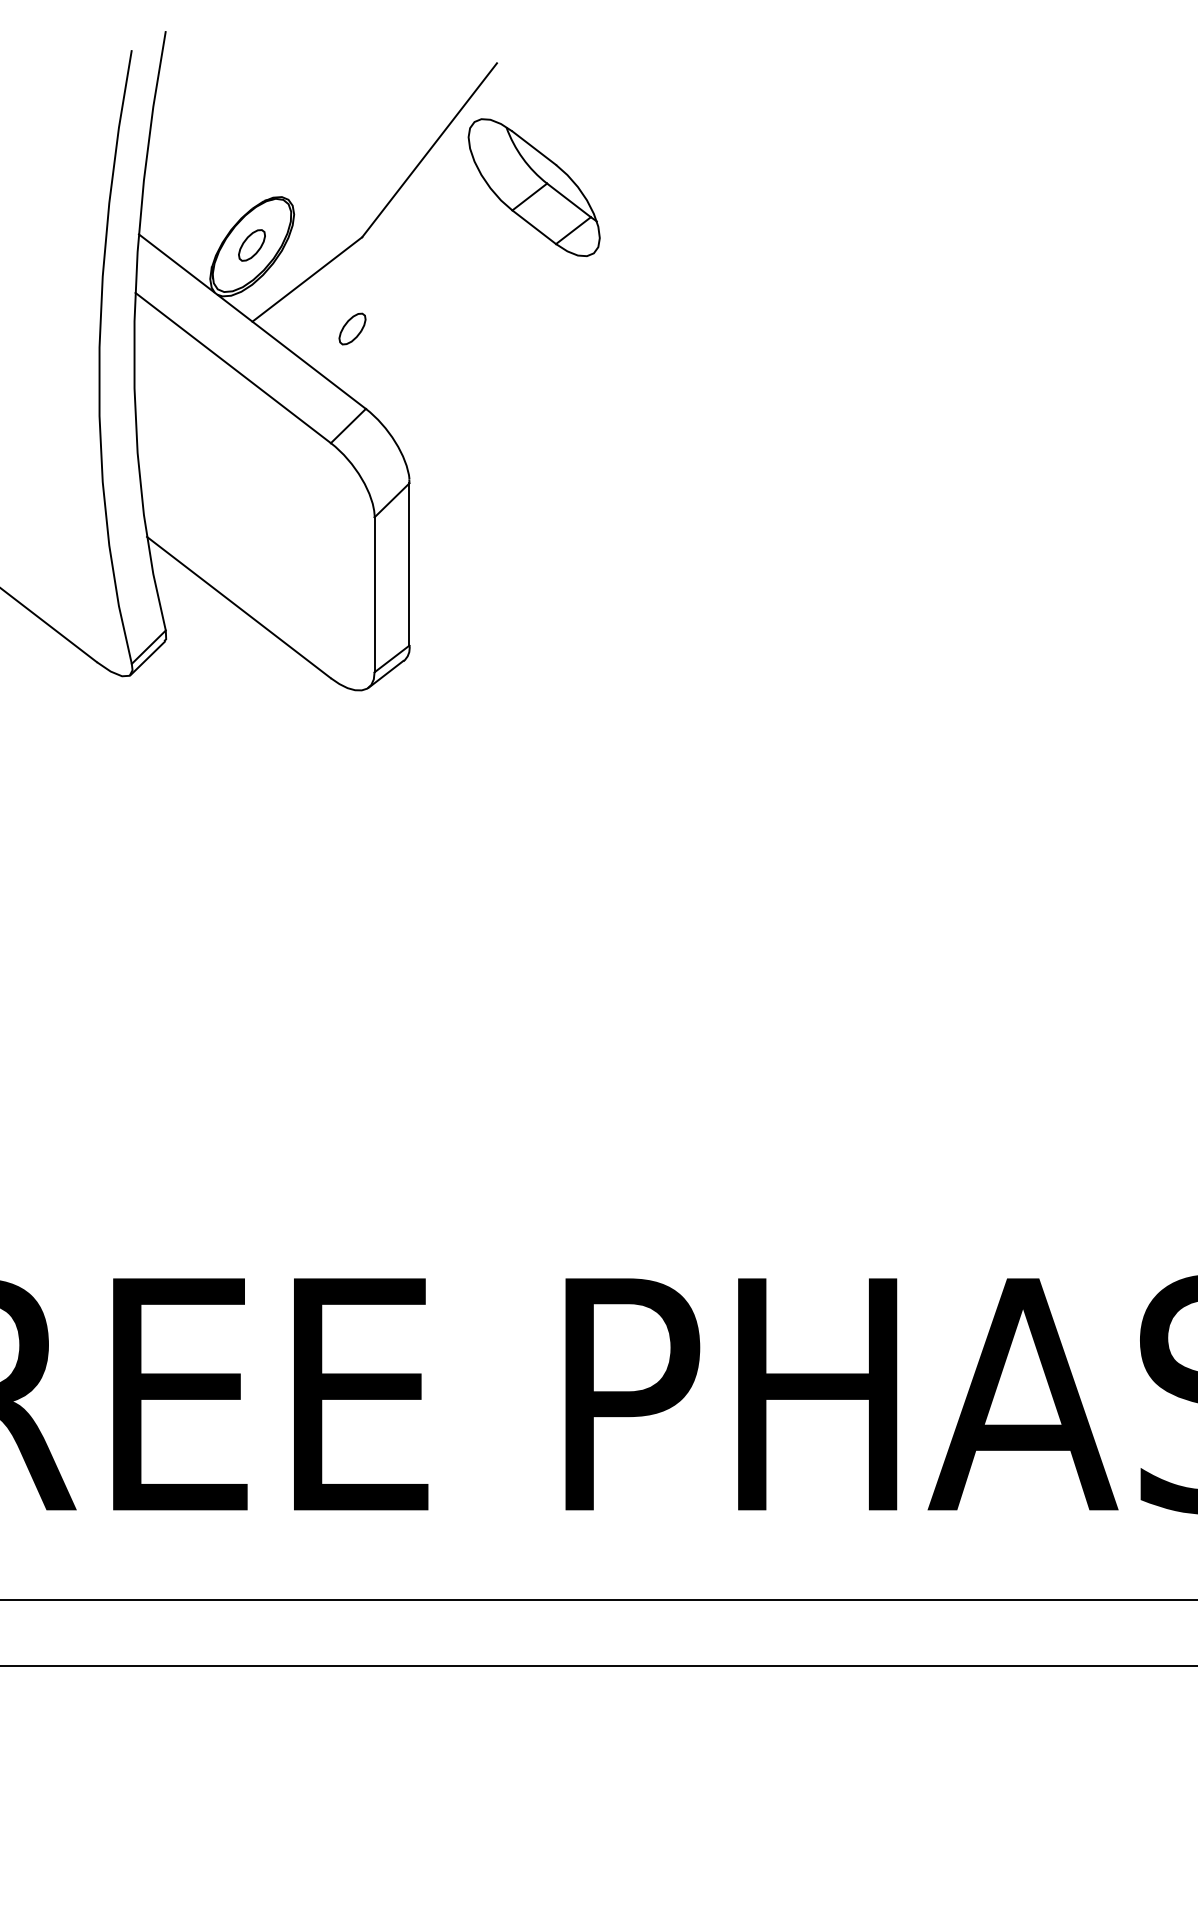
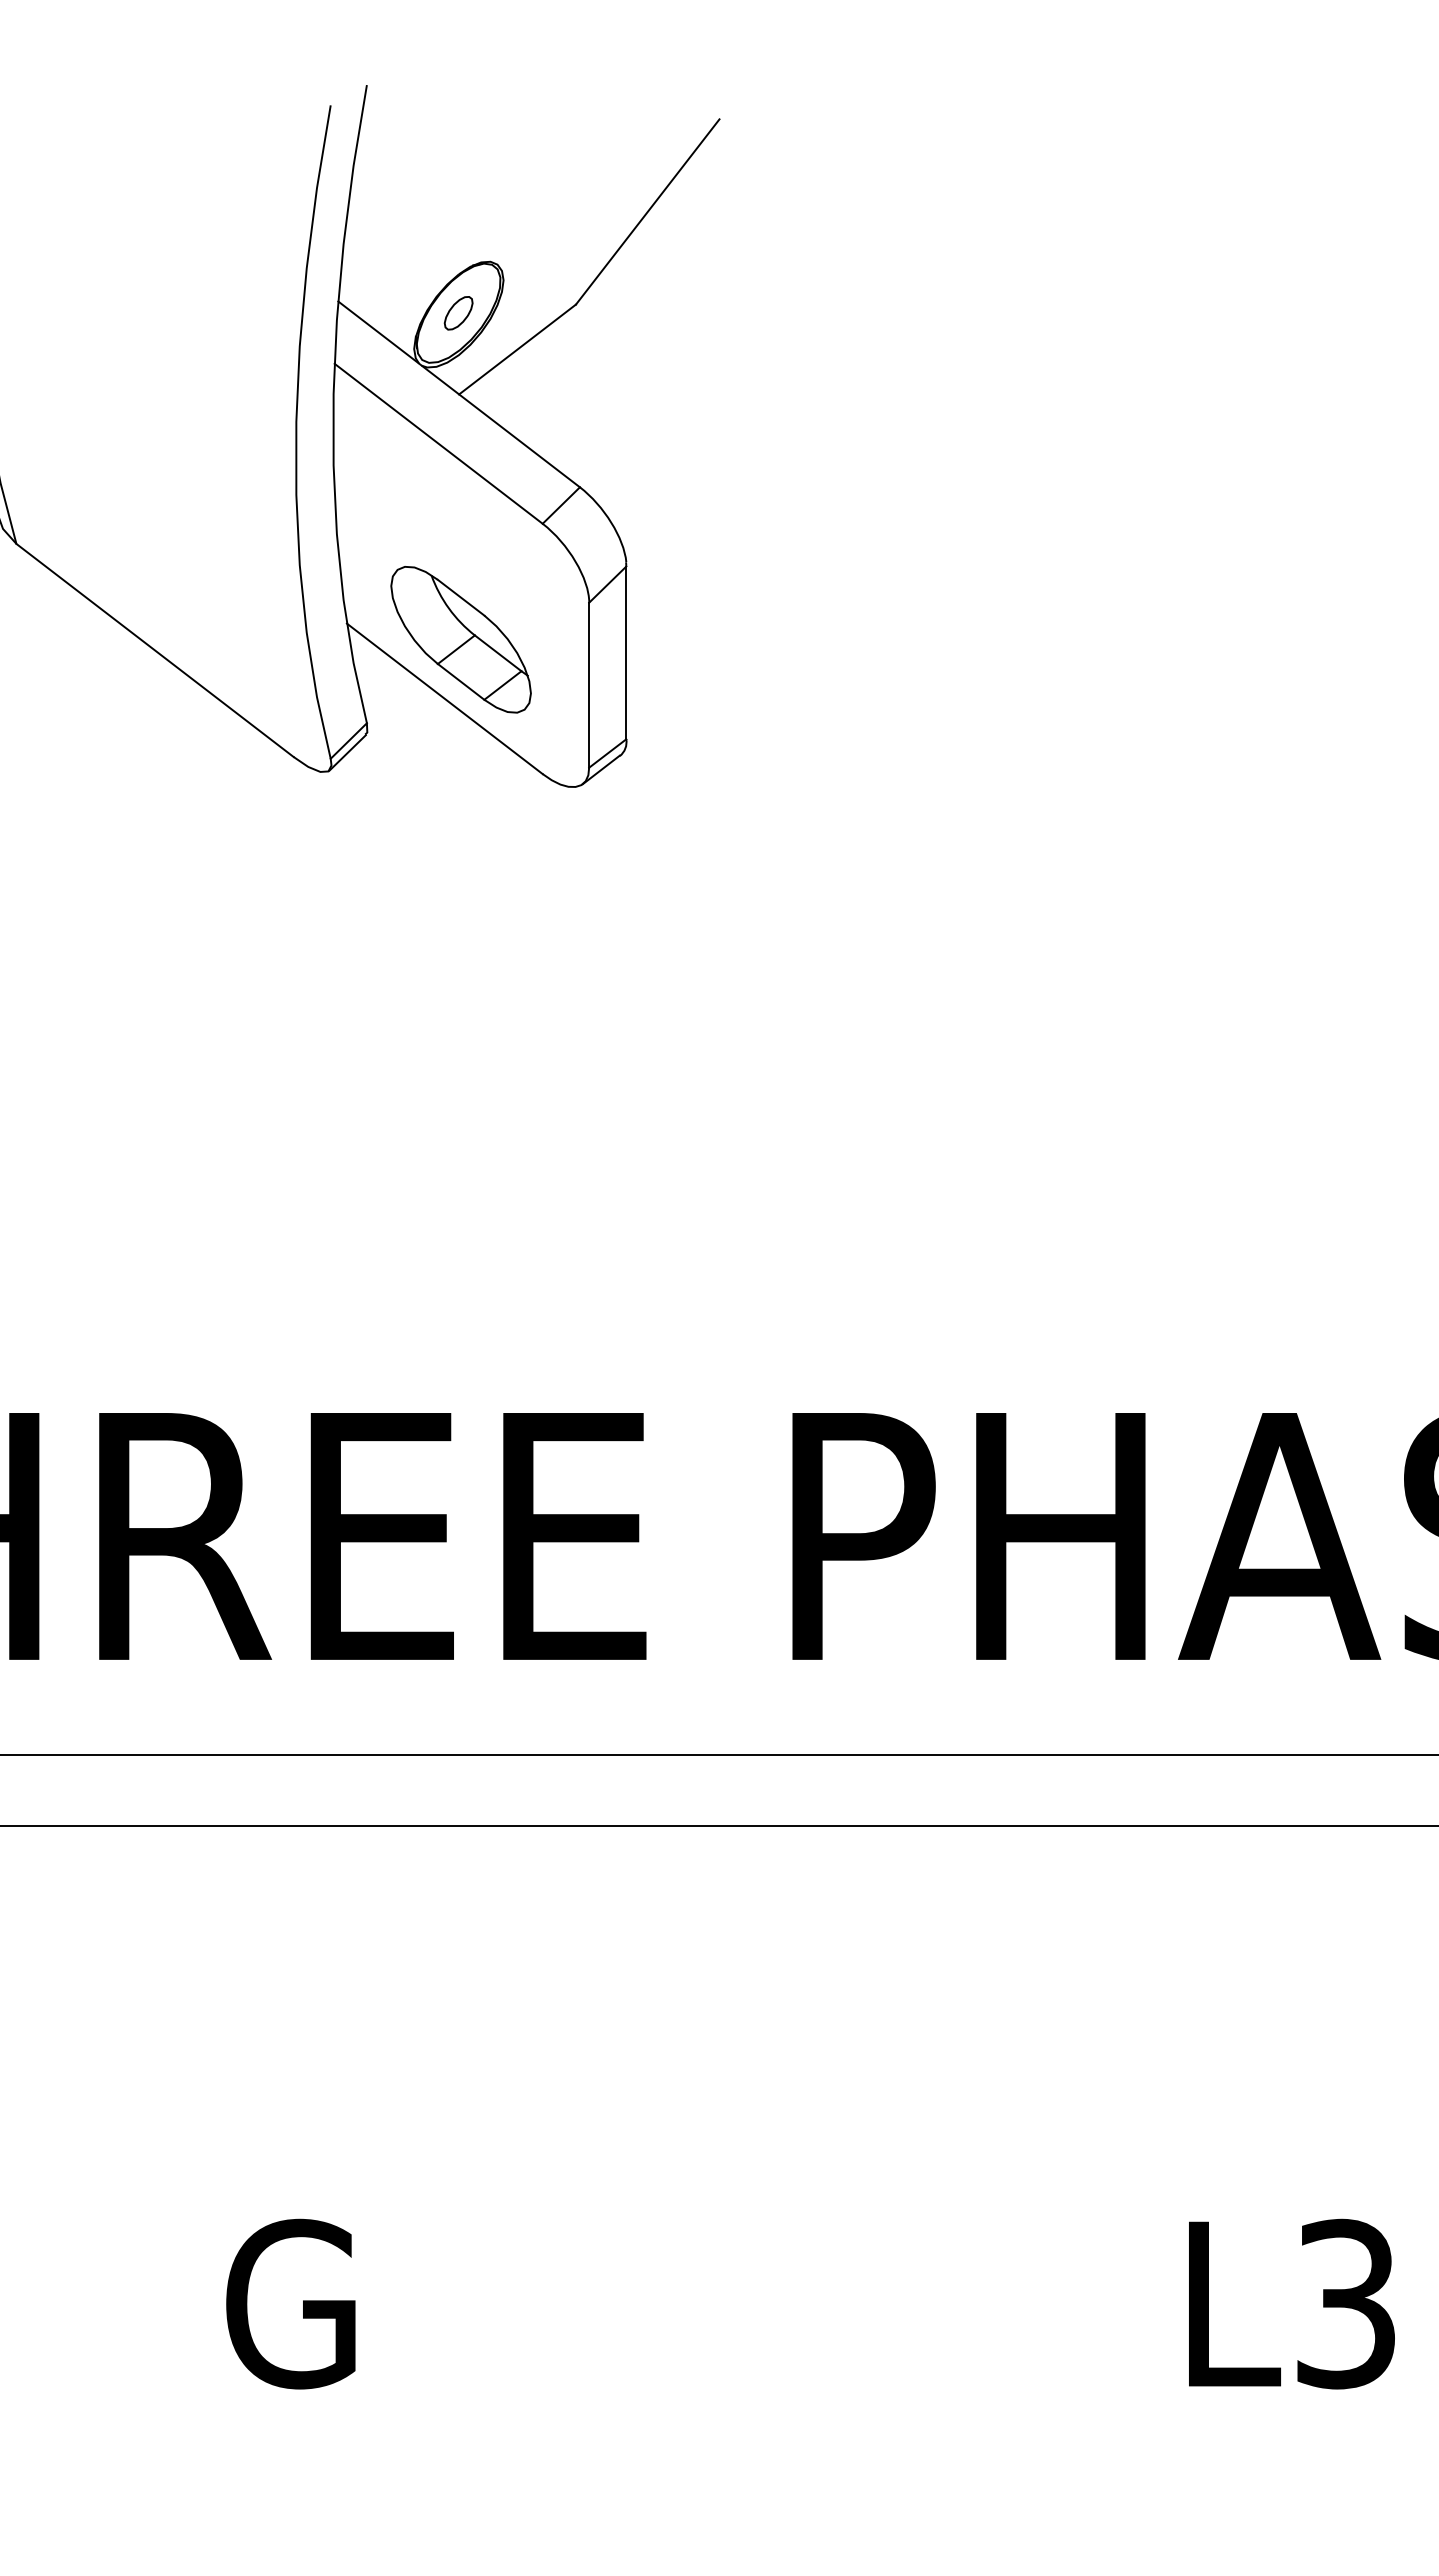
part: (533, 187) -> (460, 639), moved
part: (352, 329) -> (565, 402), removed

